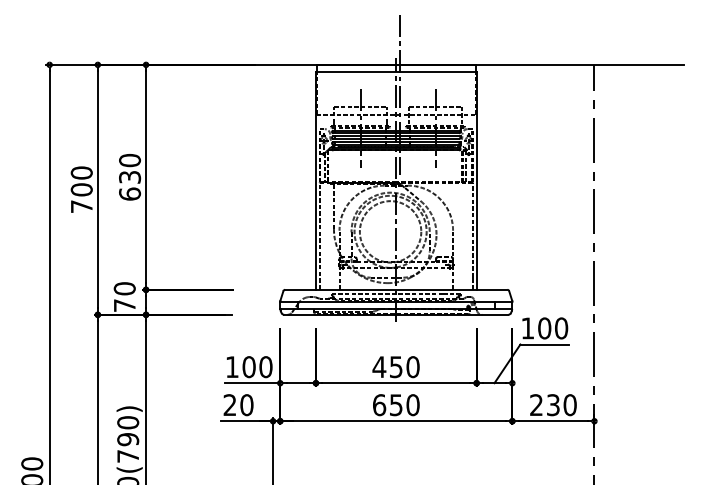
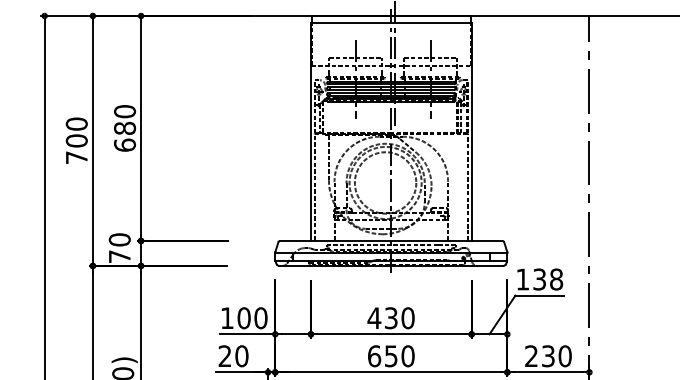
text: (129, 176) -> (124, 127), 630 -> 680
text: (553, 328) -> (548, 279), 100 -> 138
text: (396, 366) -> (391, 317), 450 -> 430

